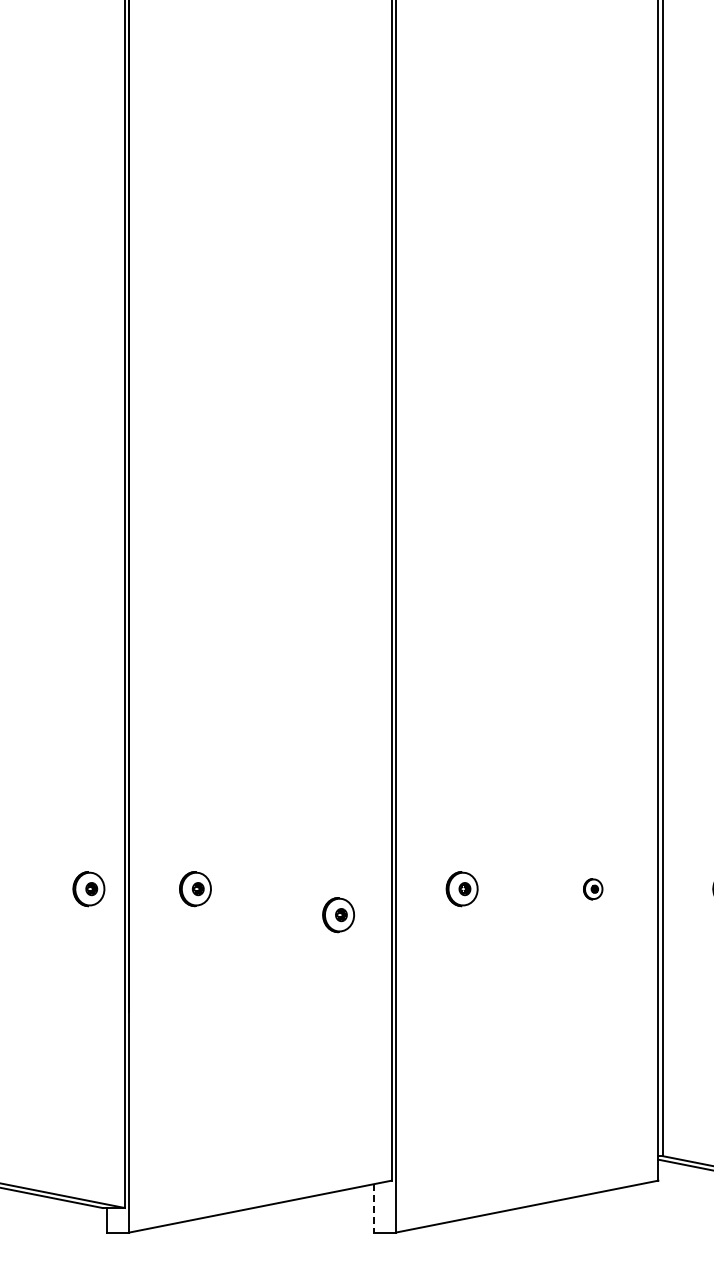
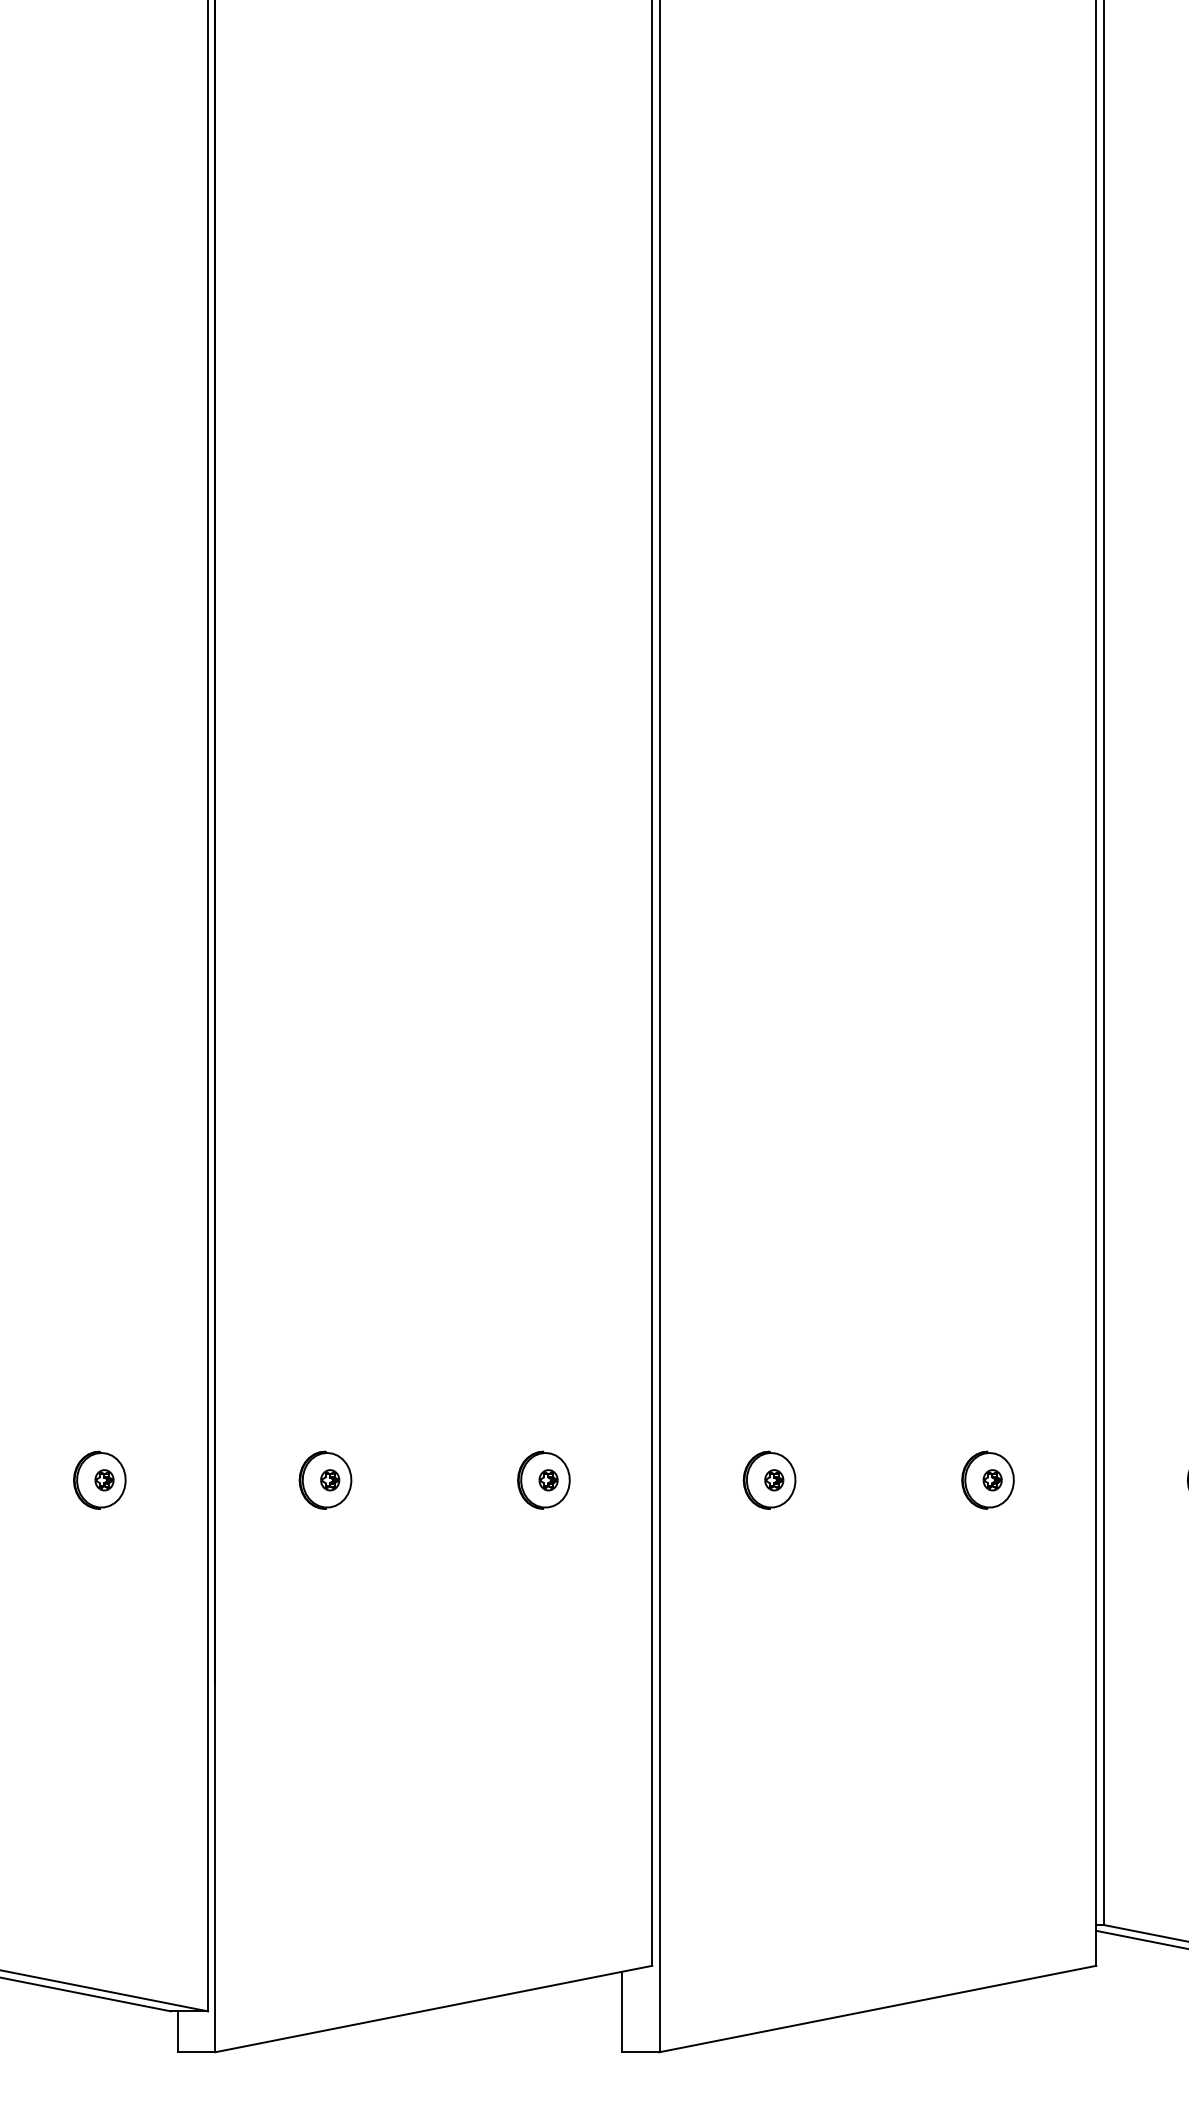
part: (88, 889) -> (99, 1480), moved
part: (592, 889) -> (986, 1480), size x1.67
part: (338, 915) -> (543, 1480), moved
line: (373, 1208) -> (621, 2012), dashed -> solid

